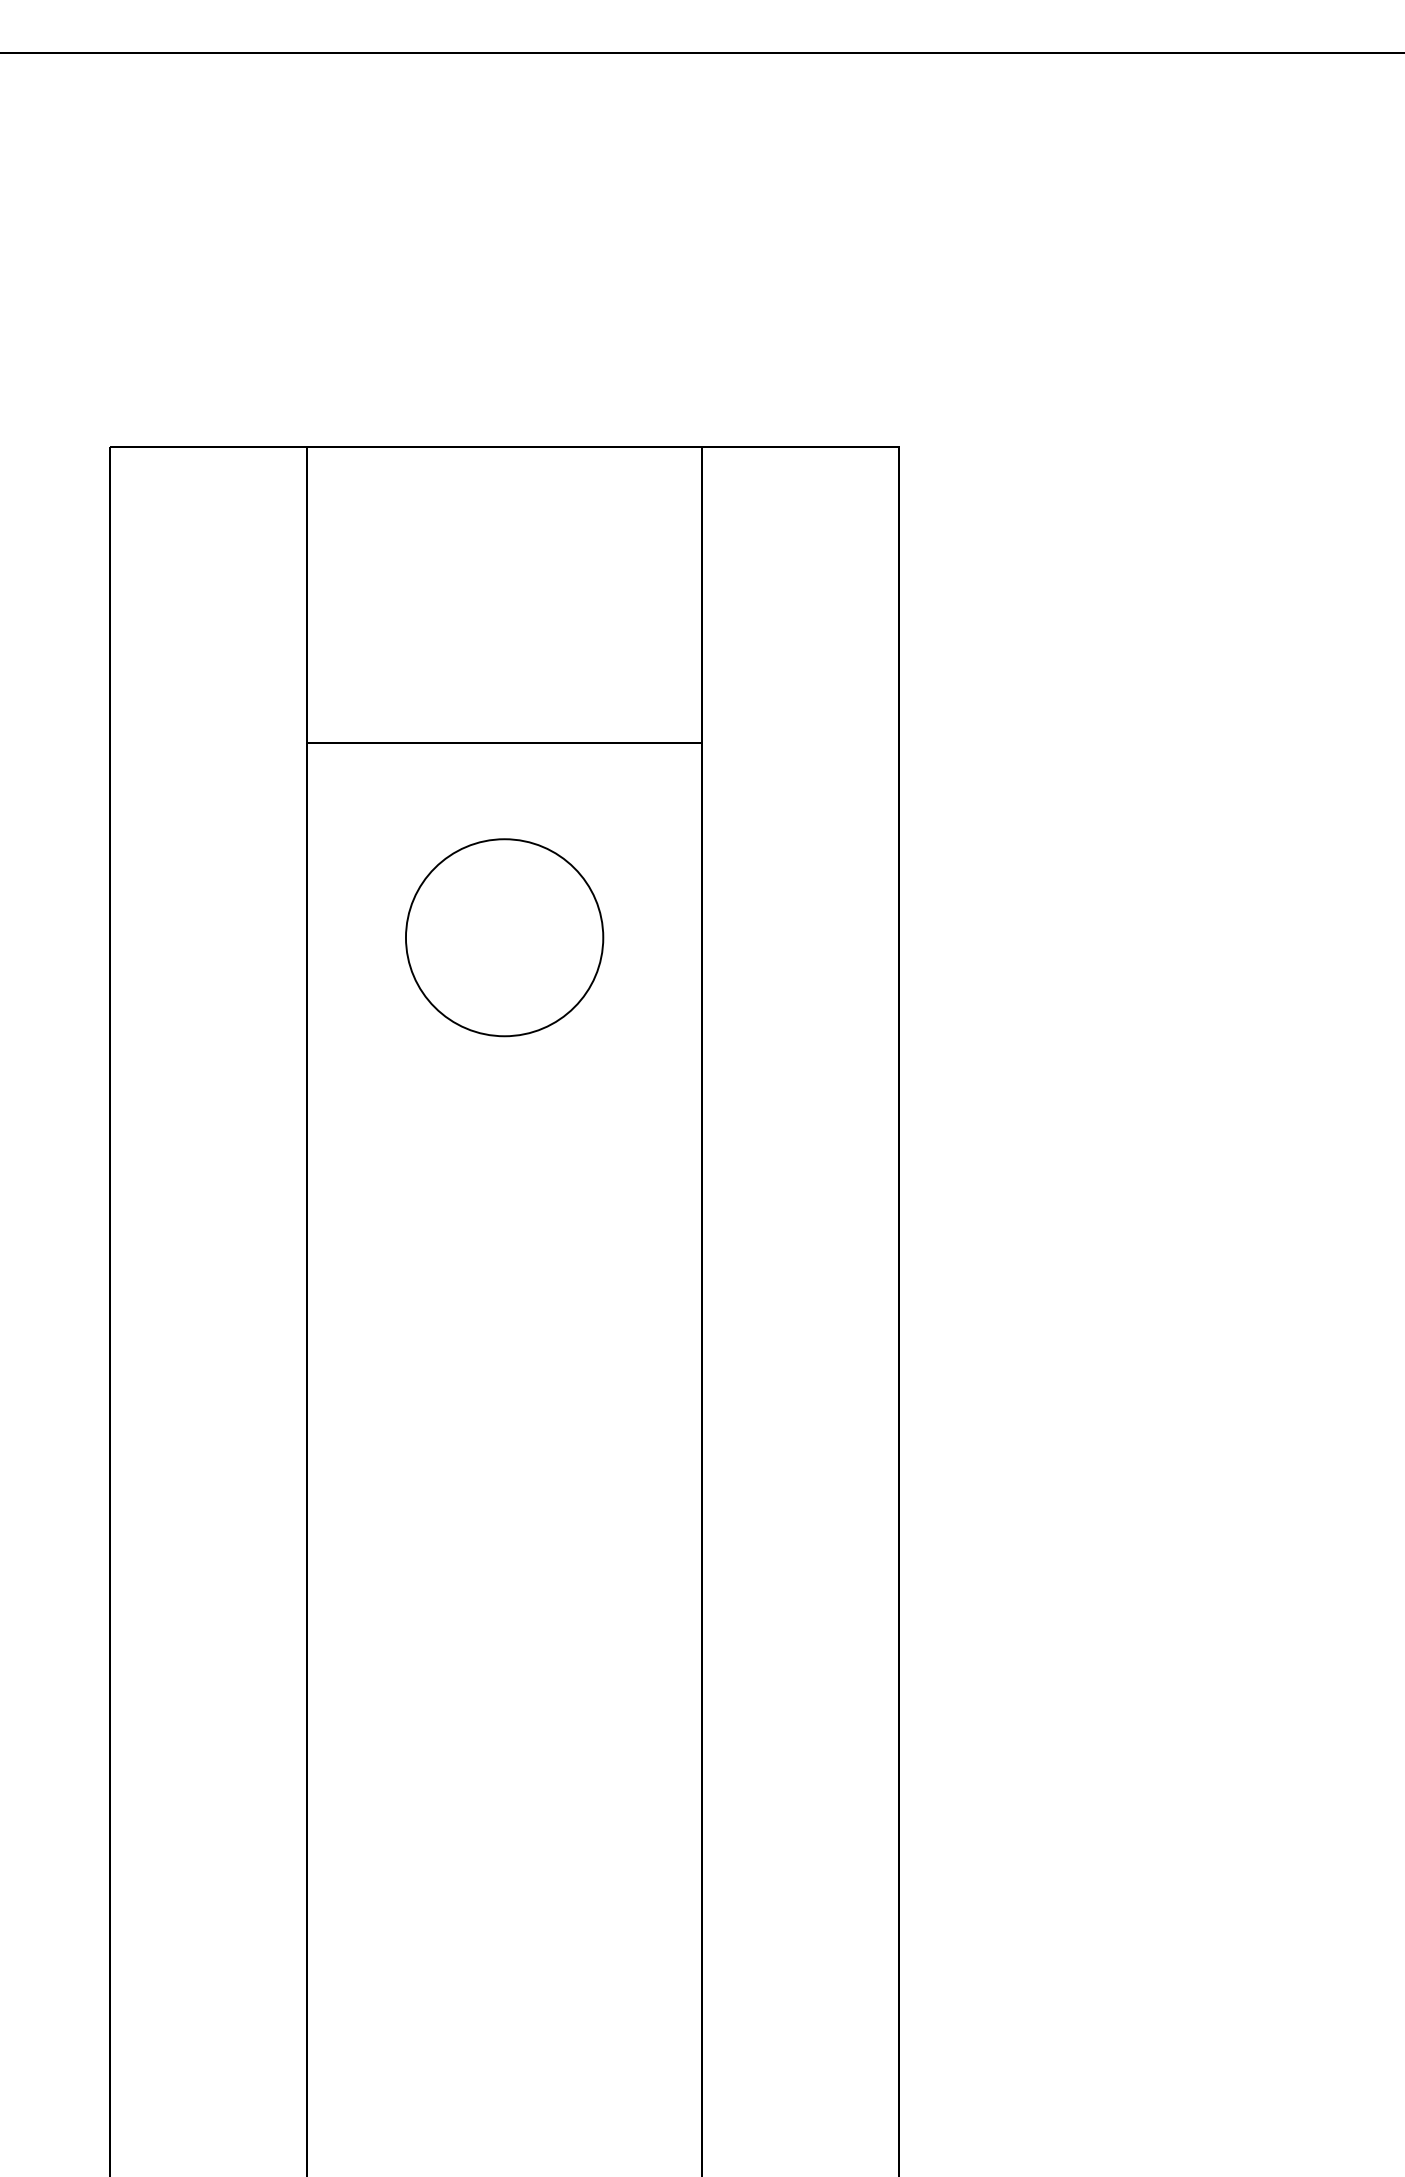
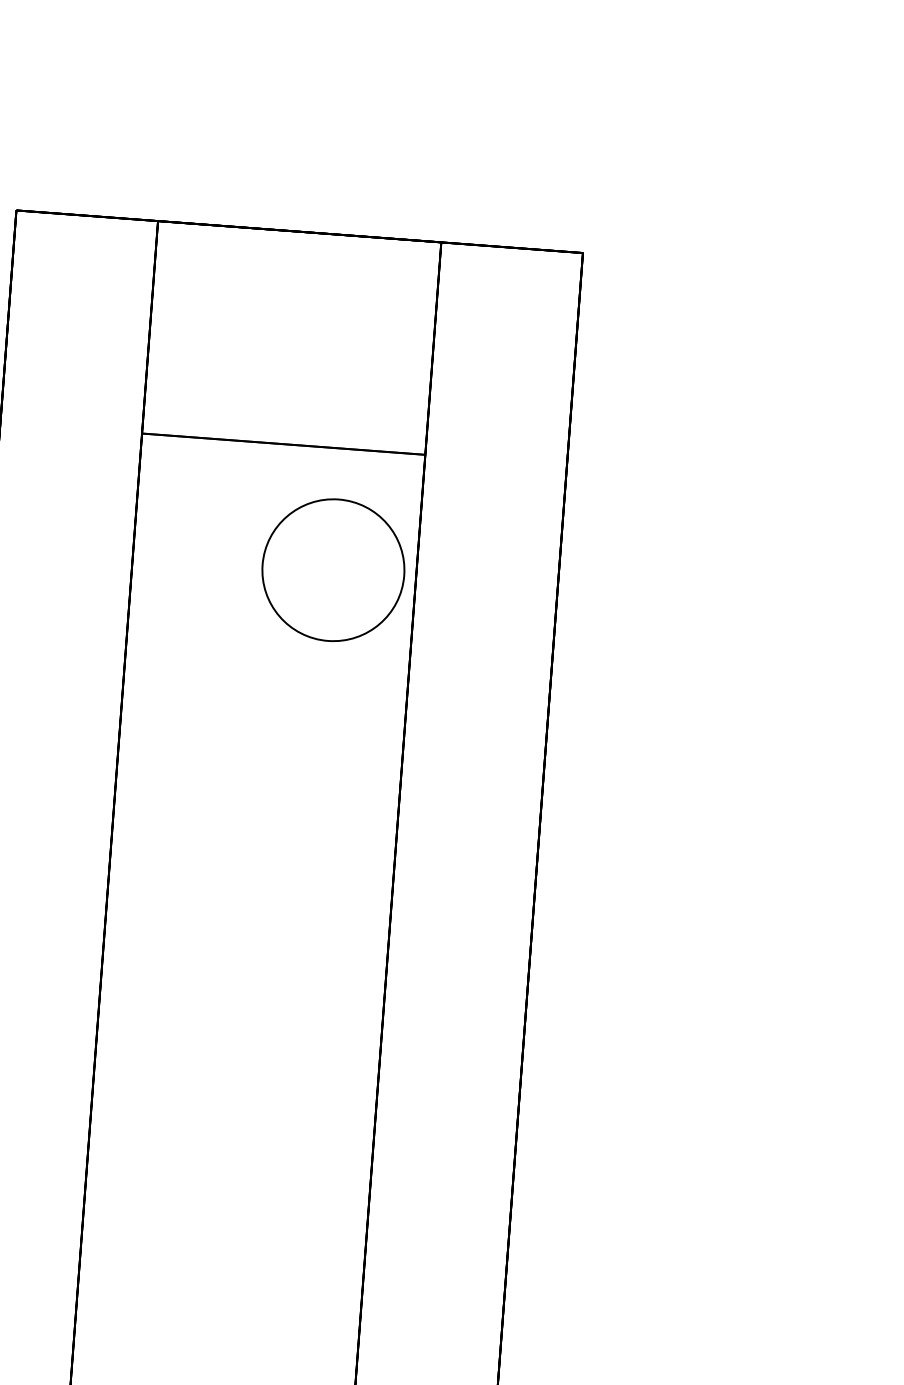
circle: (504, 937) -> (333, 570), moved

